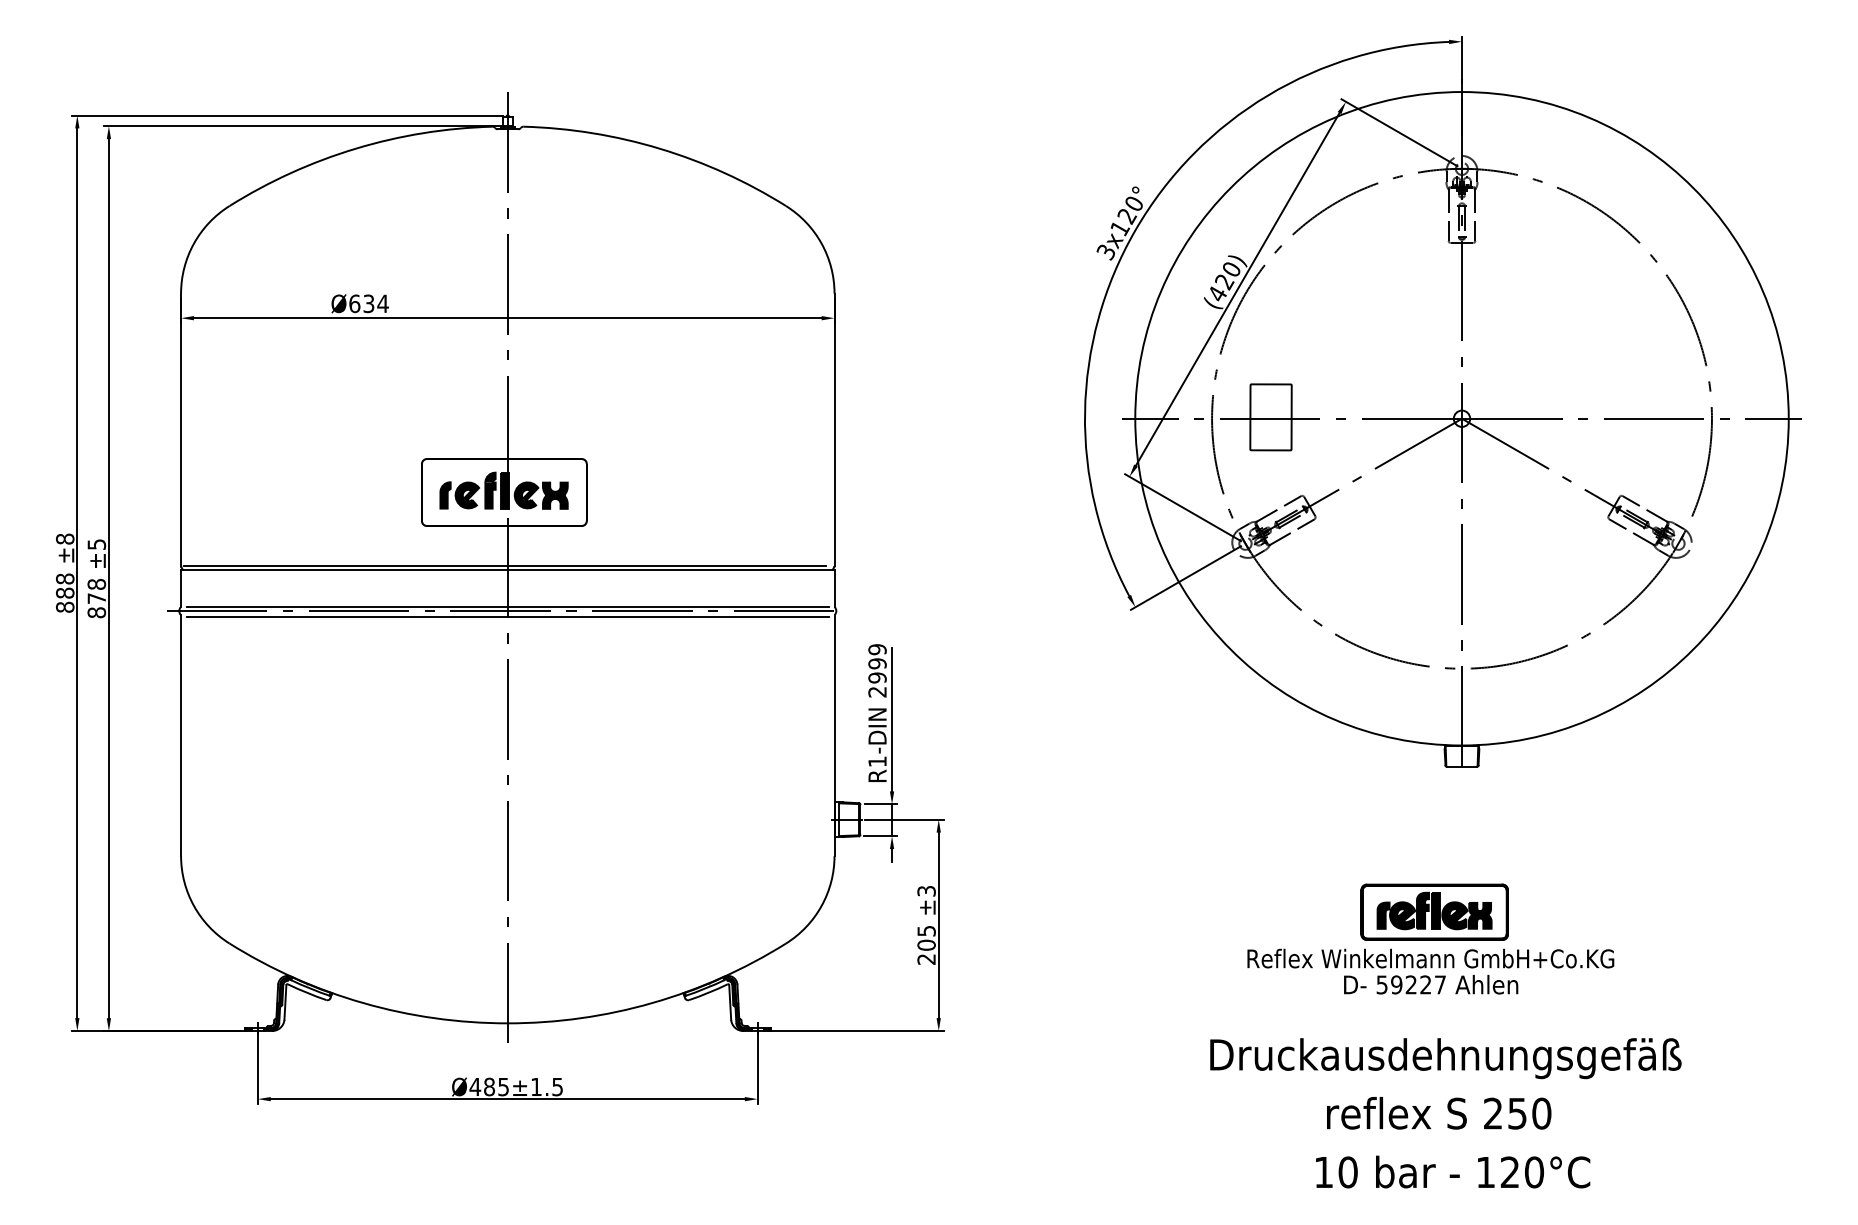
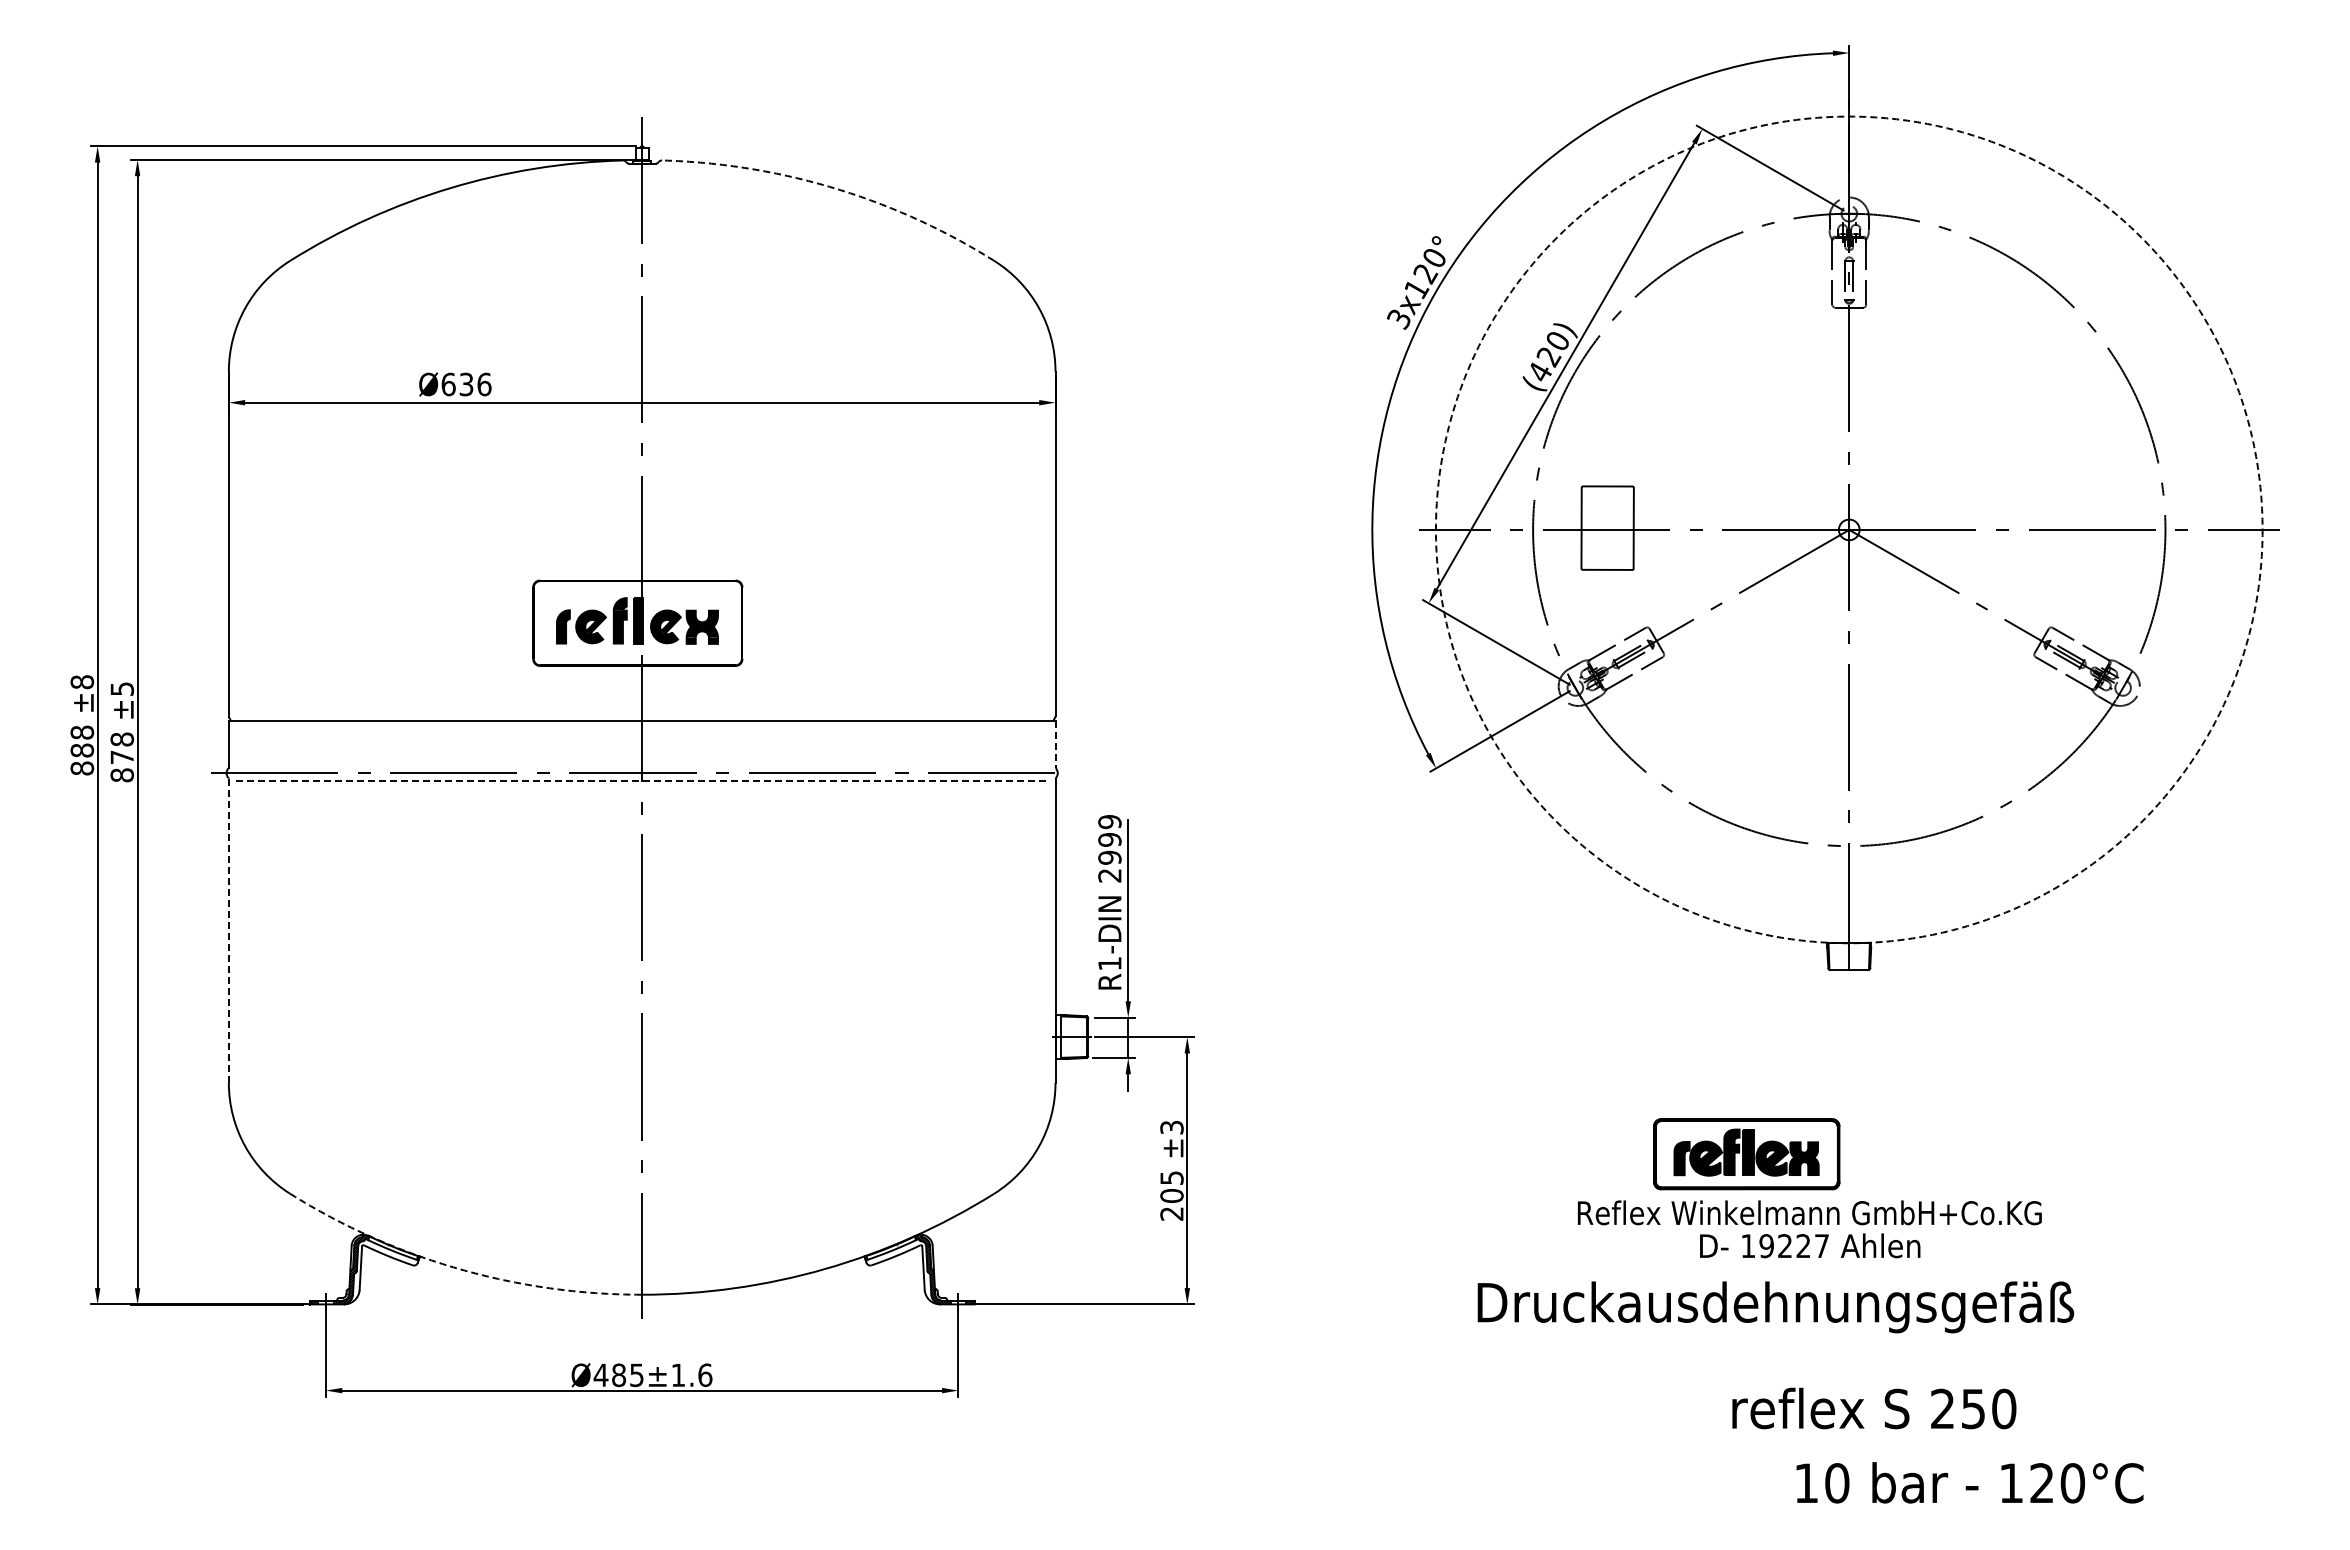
arc: (659, 148) -> (834, 188), solid -> dashed
text: (383, 303) -> (484, 384), Ø634 -> Ø636
circle: (1461, 418) -> (1848, 529), solid -> dashed
line: (504, 566) -> (638, 716), removed
line: (834, 588) -> (1055, 744), solid -> dashed
line: (507, 607) -> (641, 768), removed
line: (508, 617) -> (642, 781), solid -> dashed
line: (180, 736) -> (228, 931), solid -> dashed
part: (1434, 912) -> (1746, 1154), moved
text: (1381, 985) -> (1747, 1246), 59227 -> 19227
arc: (363, 1003) -> (459, 1269), solid -> dashed
text: (1445, 1058) -> (1775, 1307), moved
text: (557, 1087) -> (705, 1375), ±1.5 -> ±1.6
text: (1439, 1113) -> (1874, 1408), moved
text: (1452, 1171) -> (1969, 1482), moved

